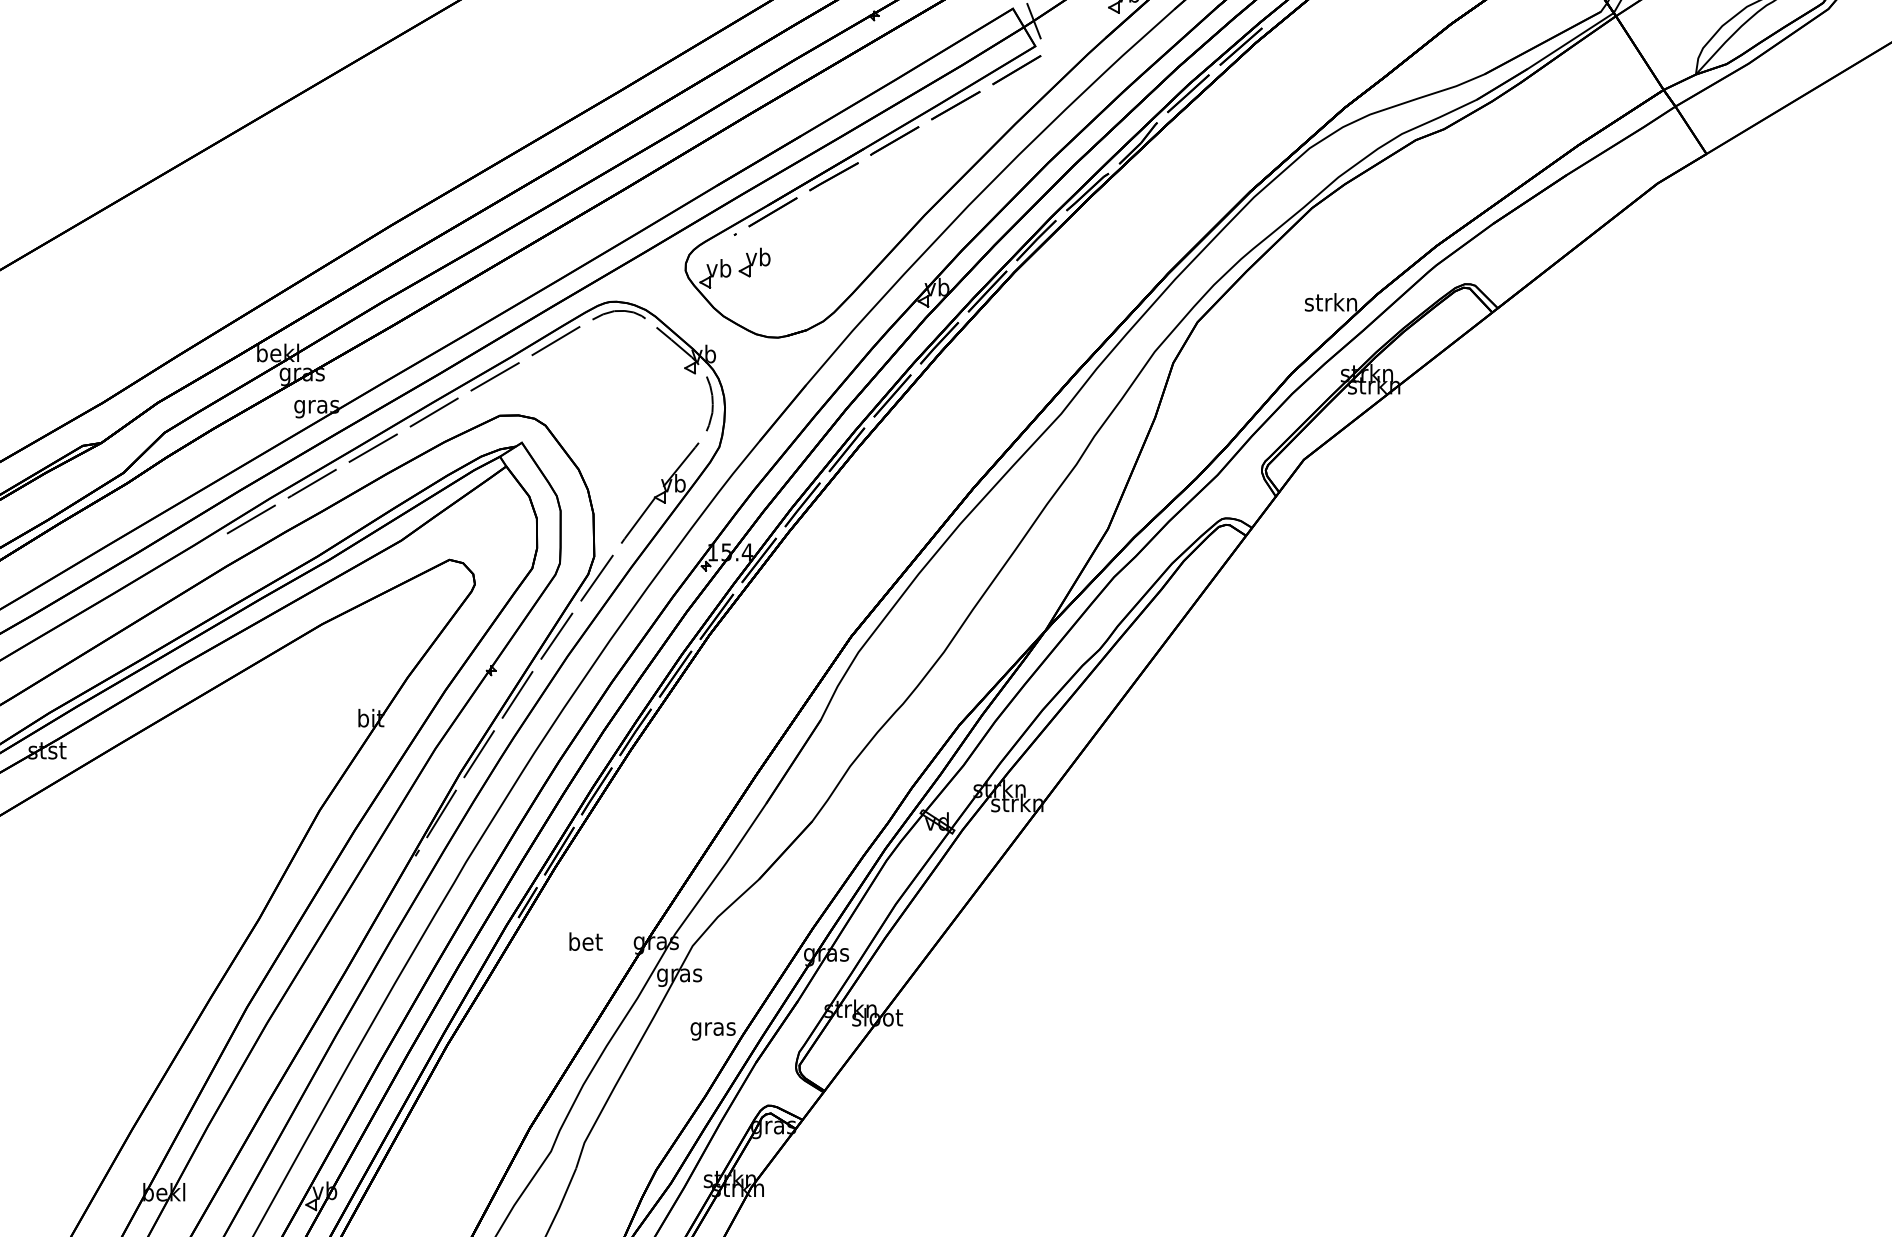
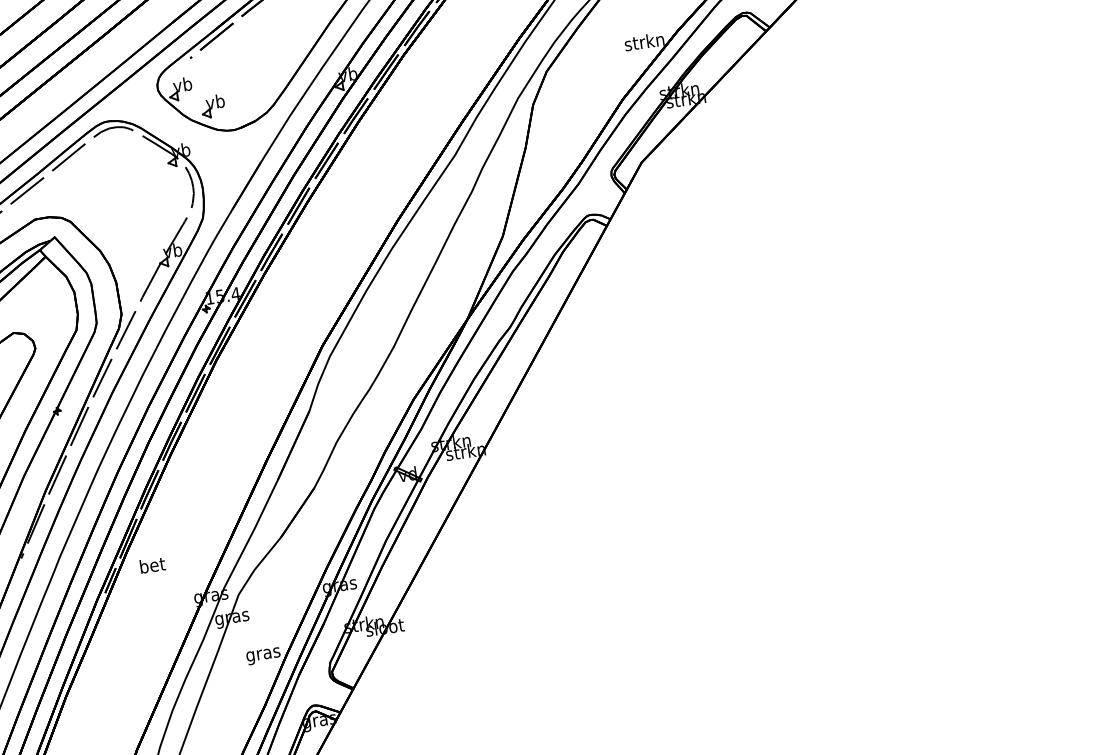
part: (754, 262) -> (213, 106), moved
text: (585, 941) -> (152, 565), moved

